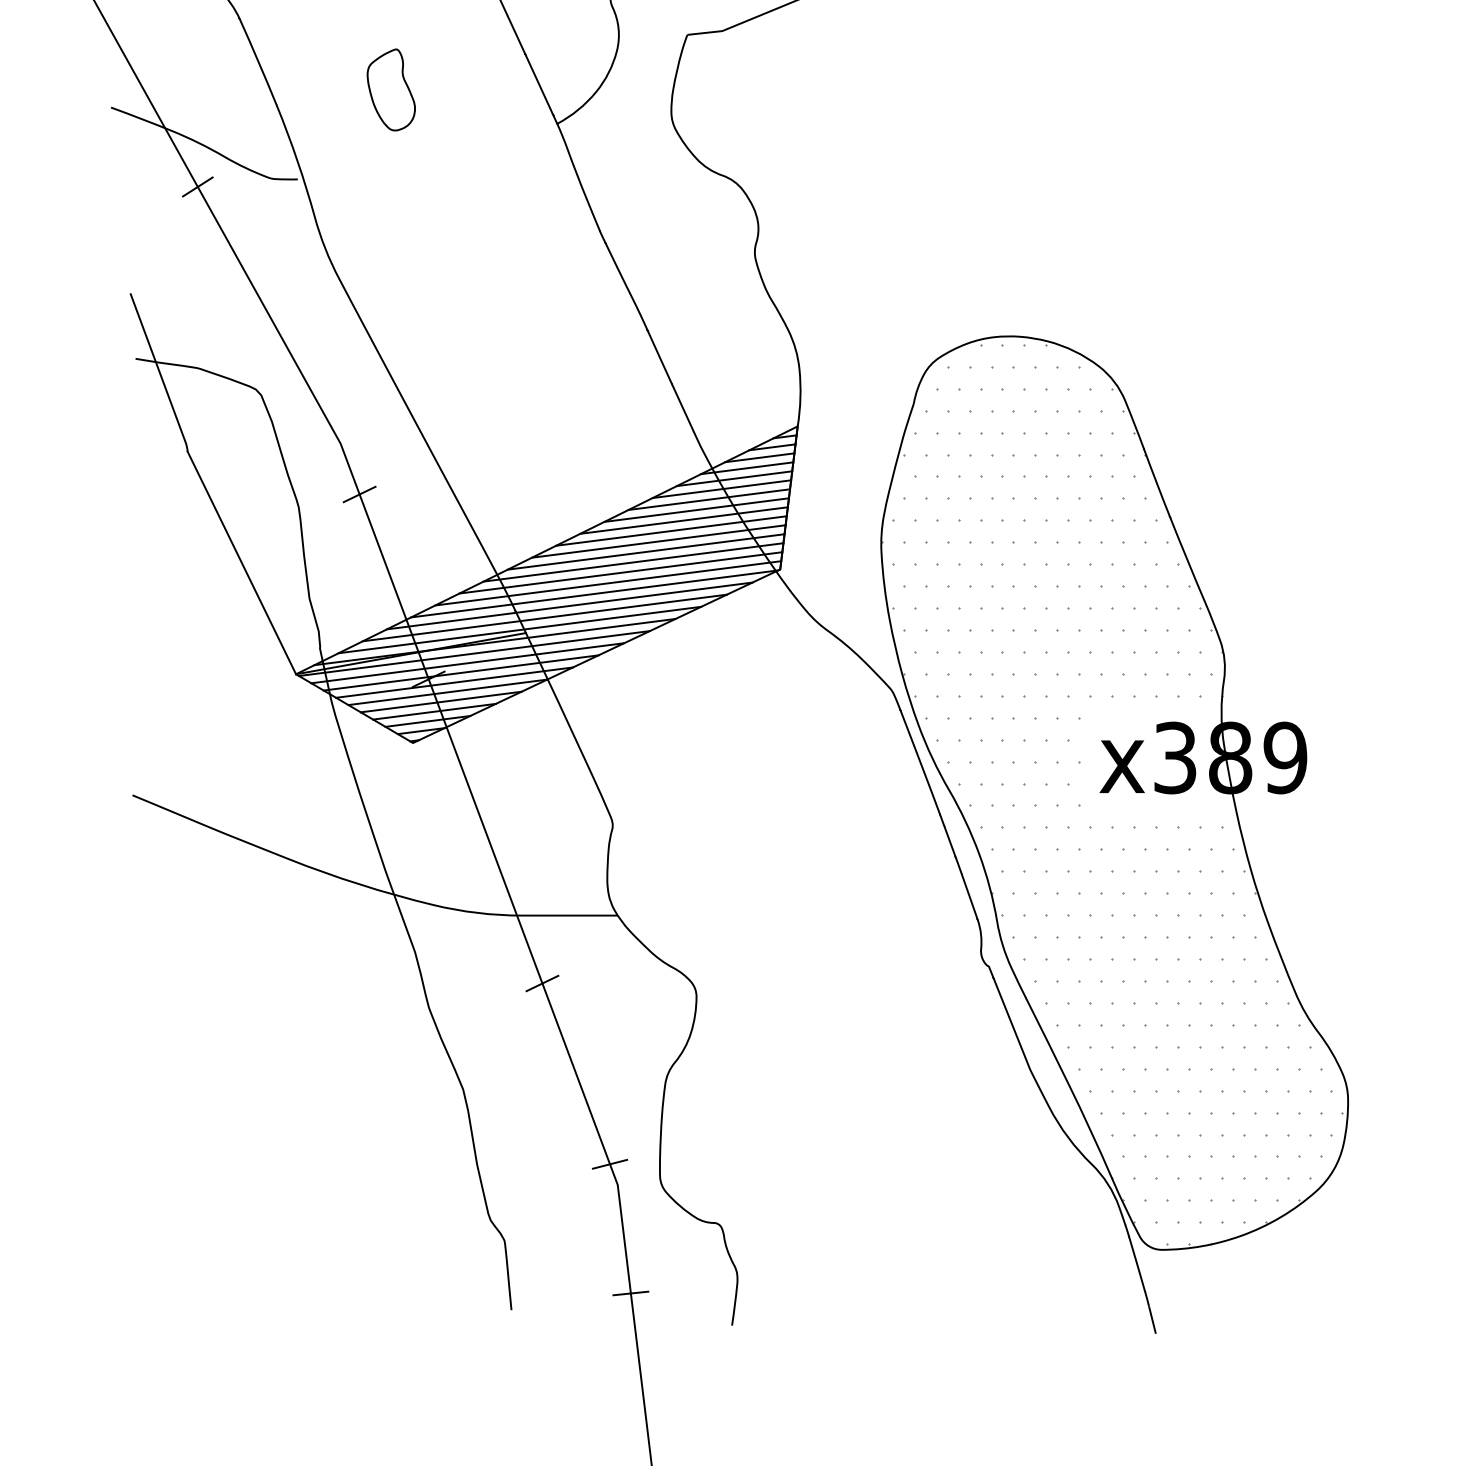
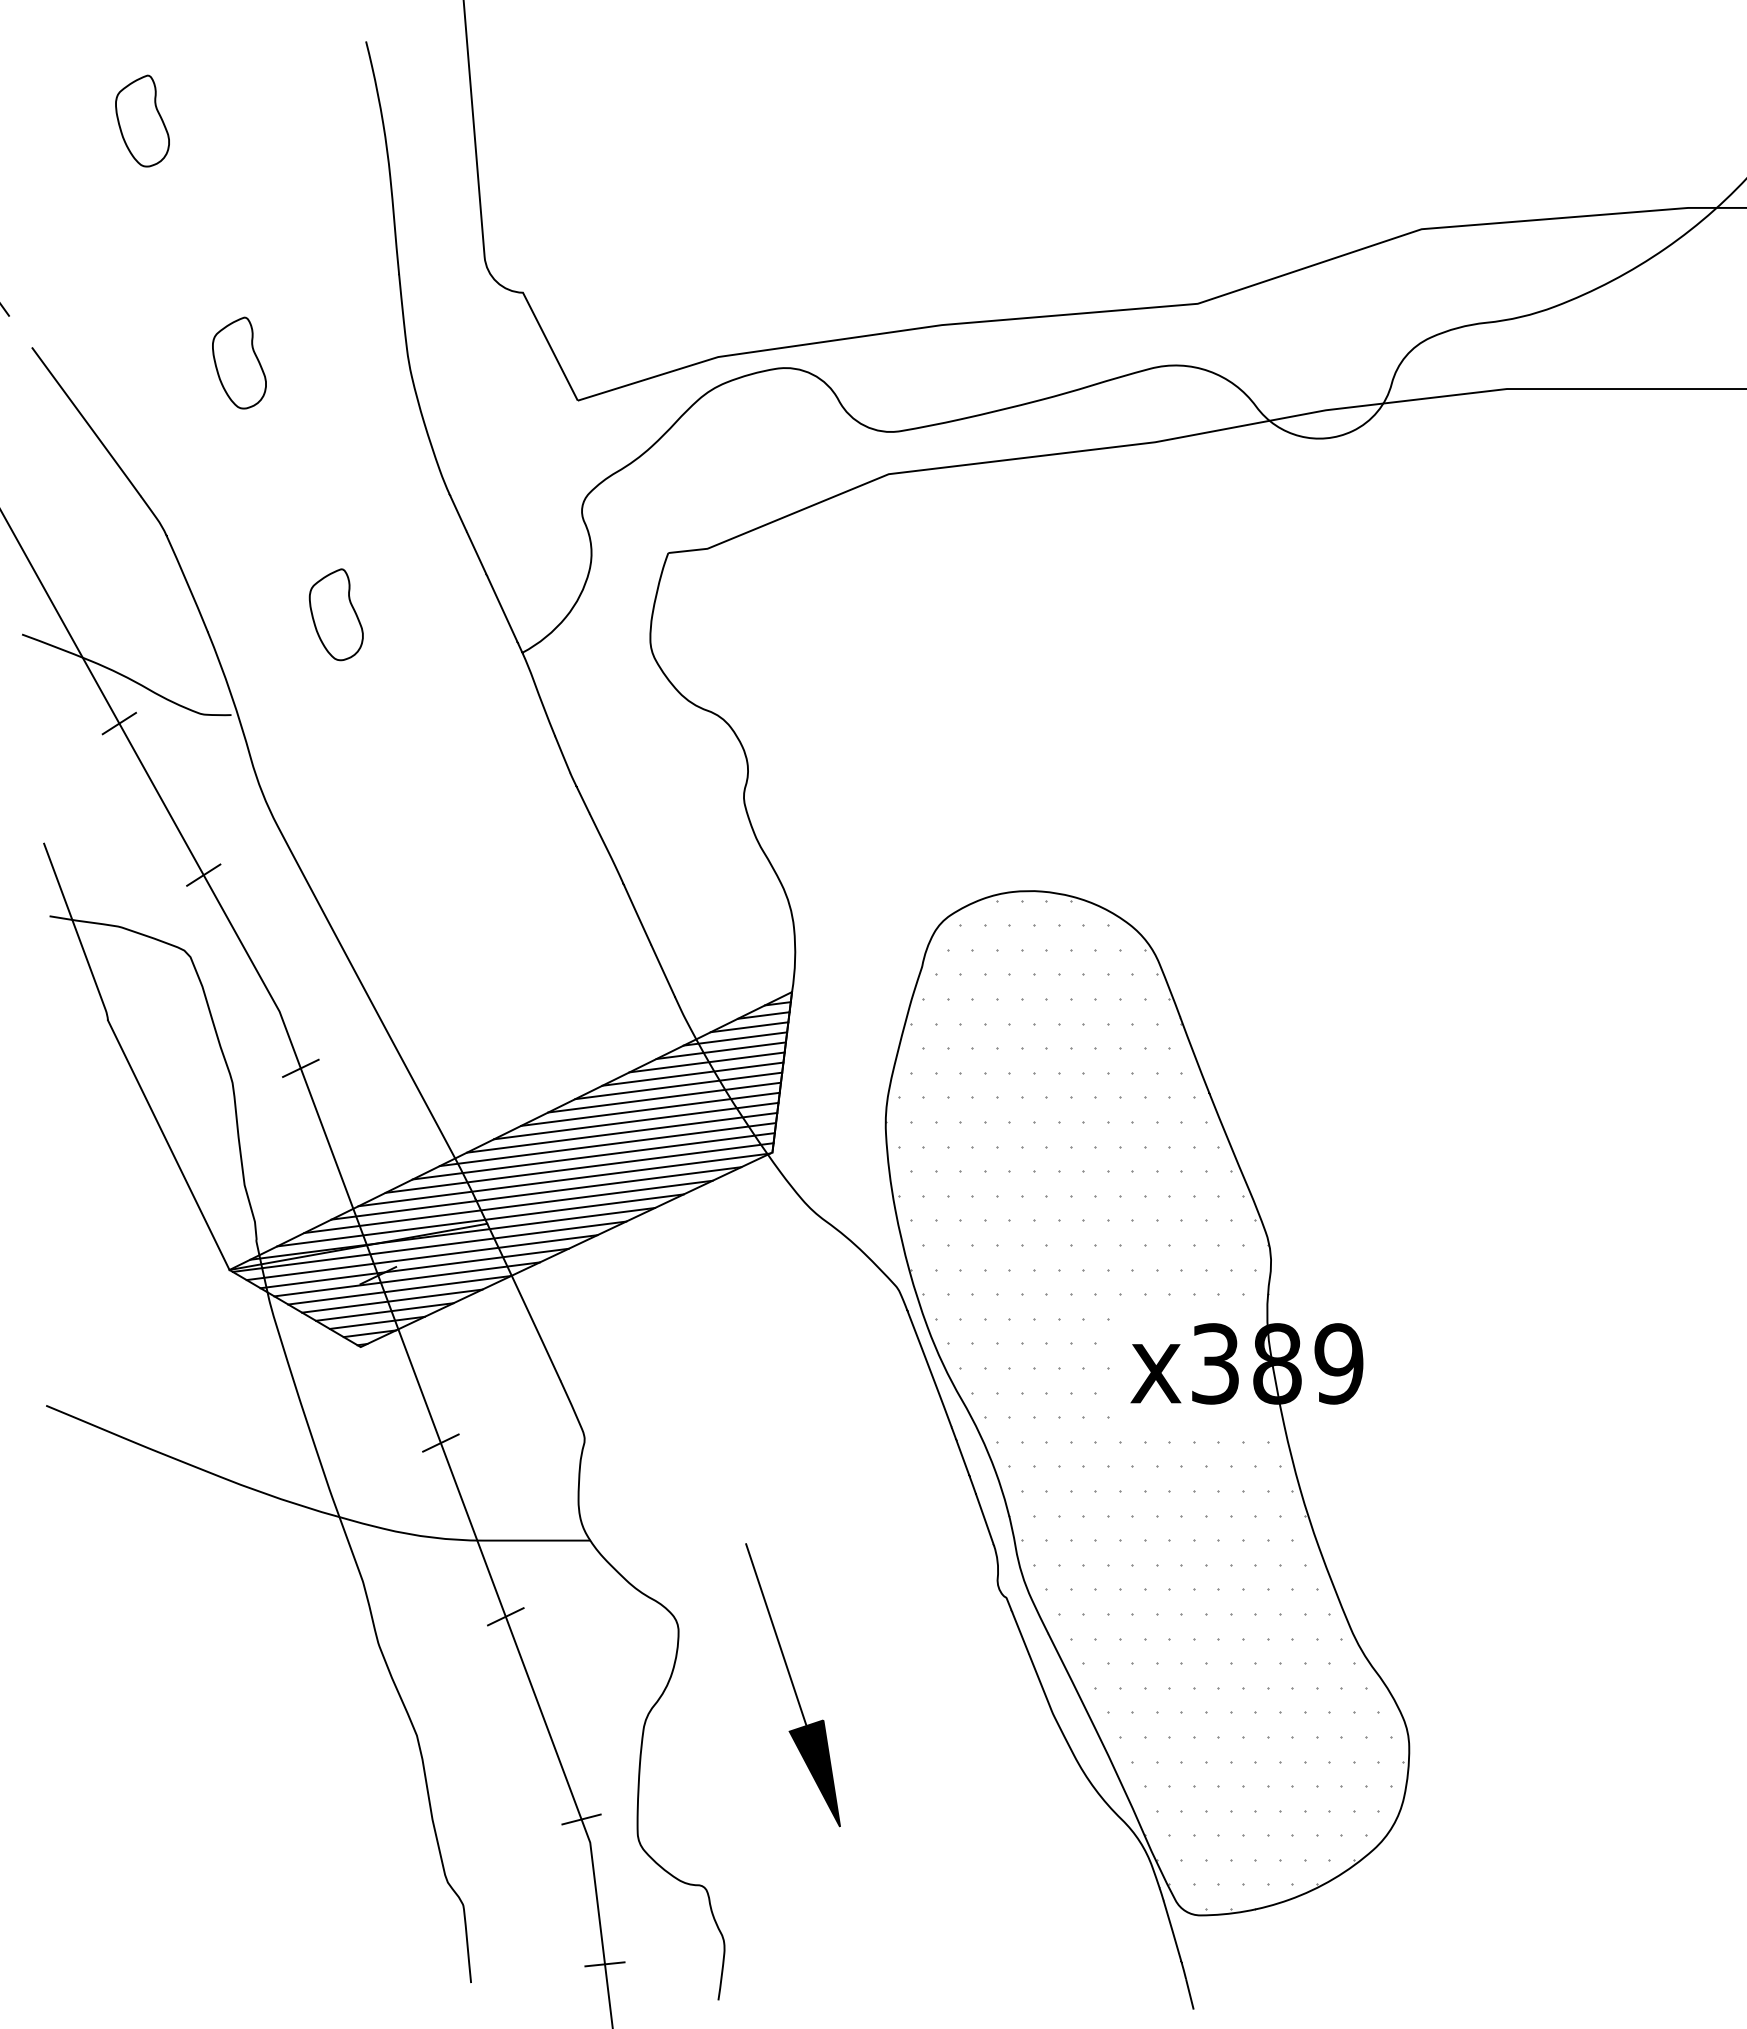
line: (272, 321) -> (203, 874), added
line: (484, 828) -> (440, 1442), added
part: (798, 1044) -> (792, 1685), added

